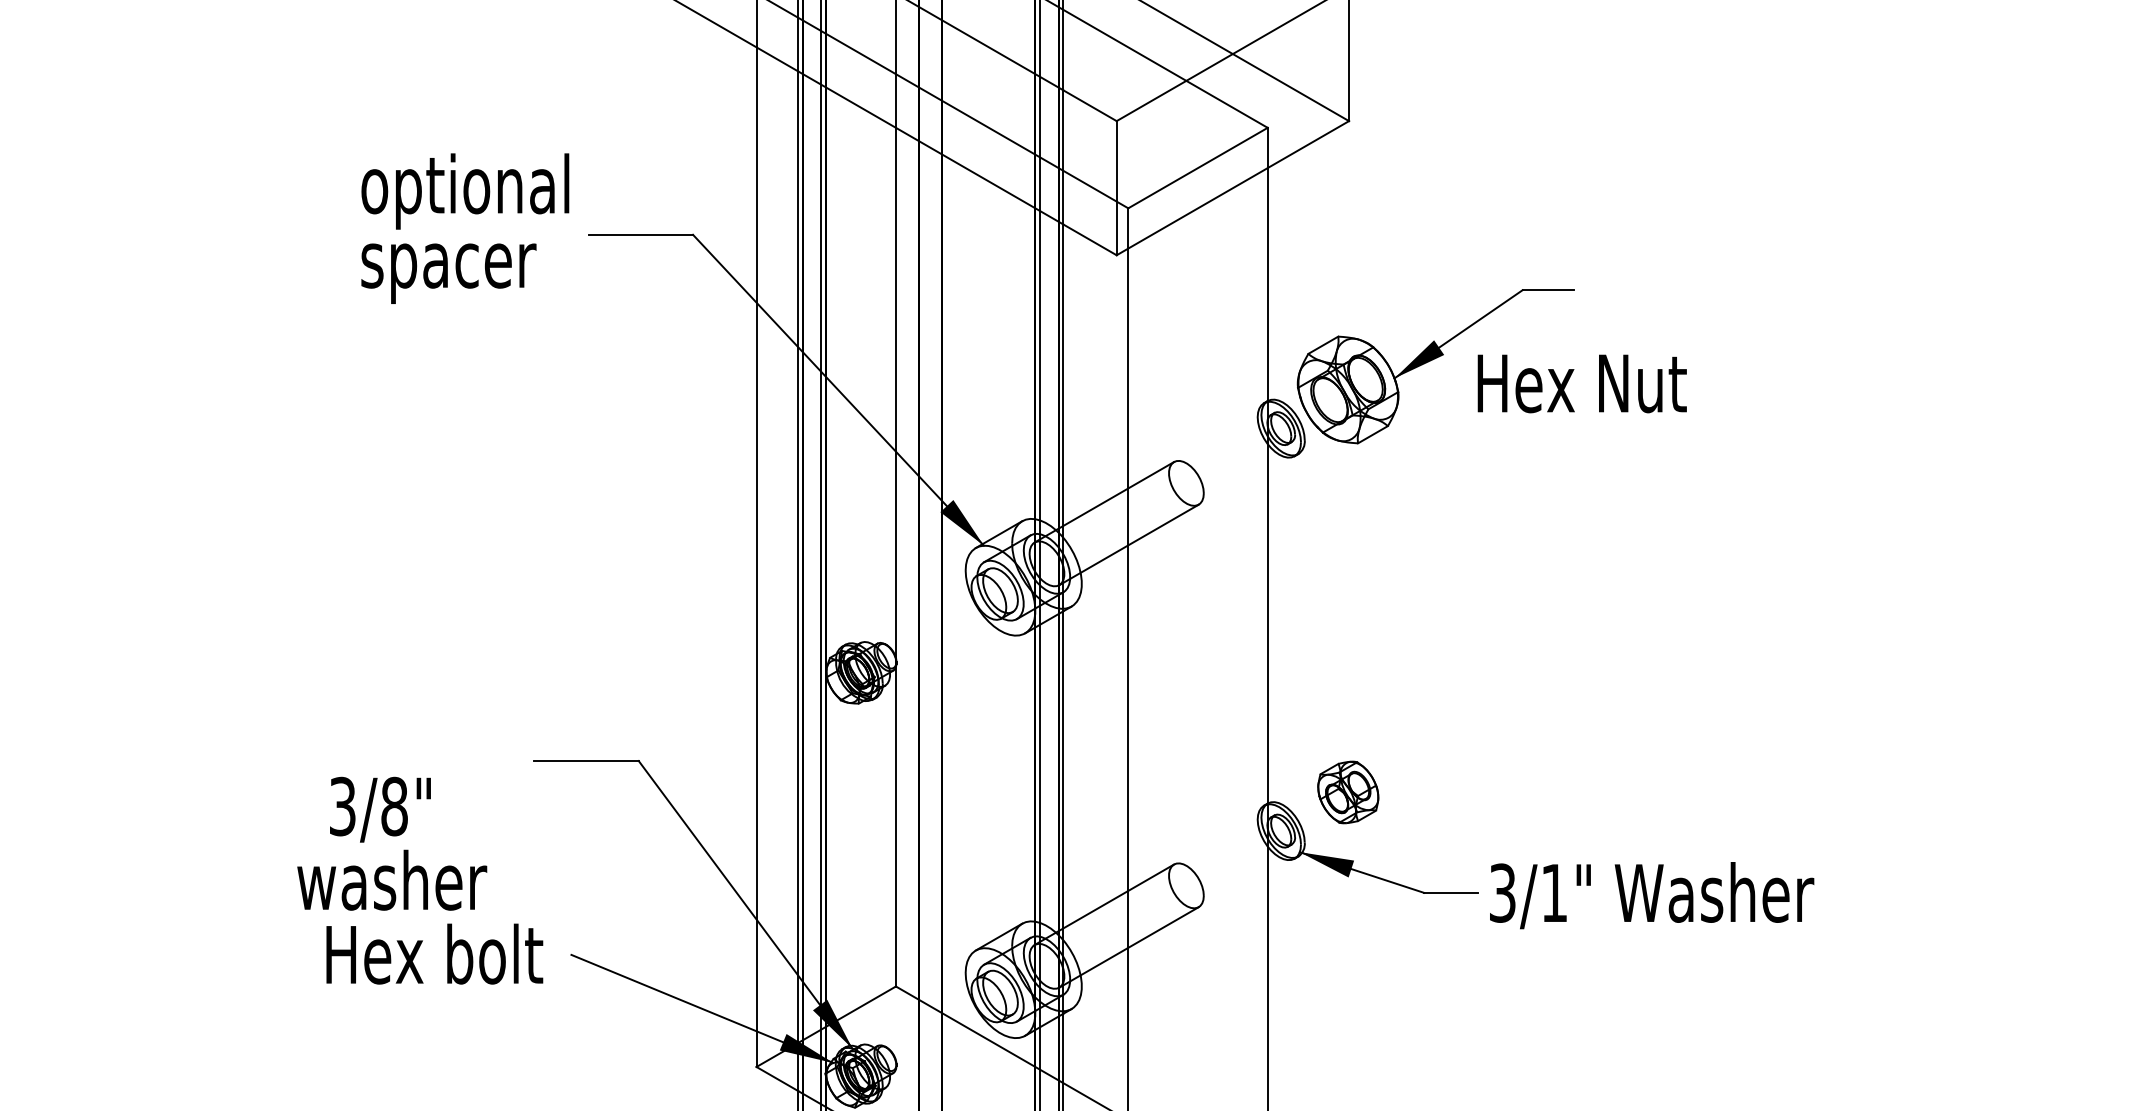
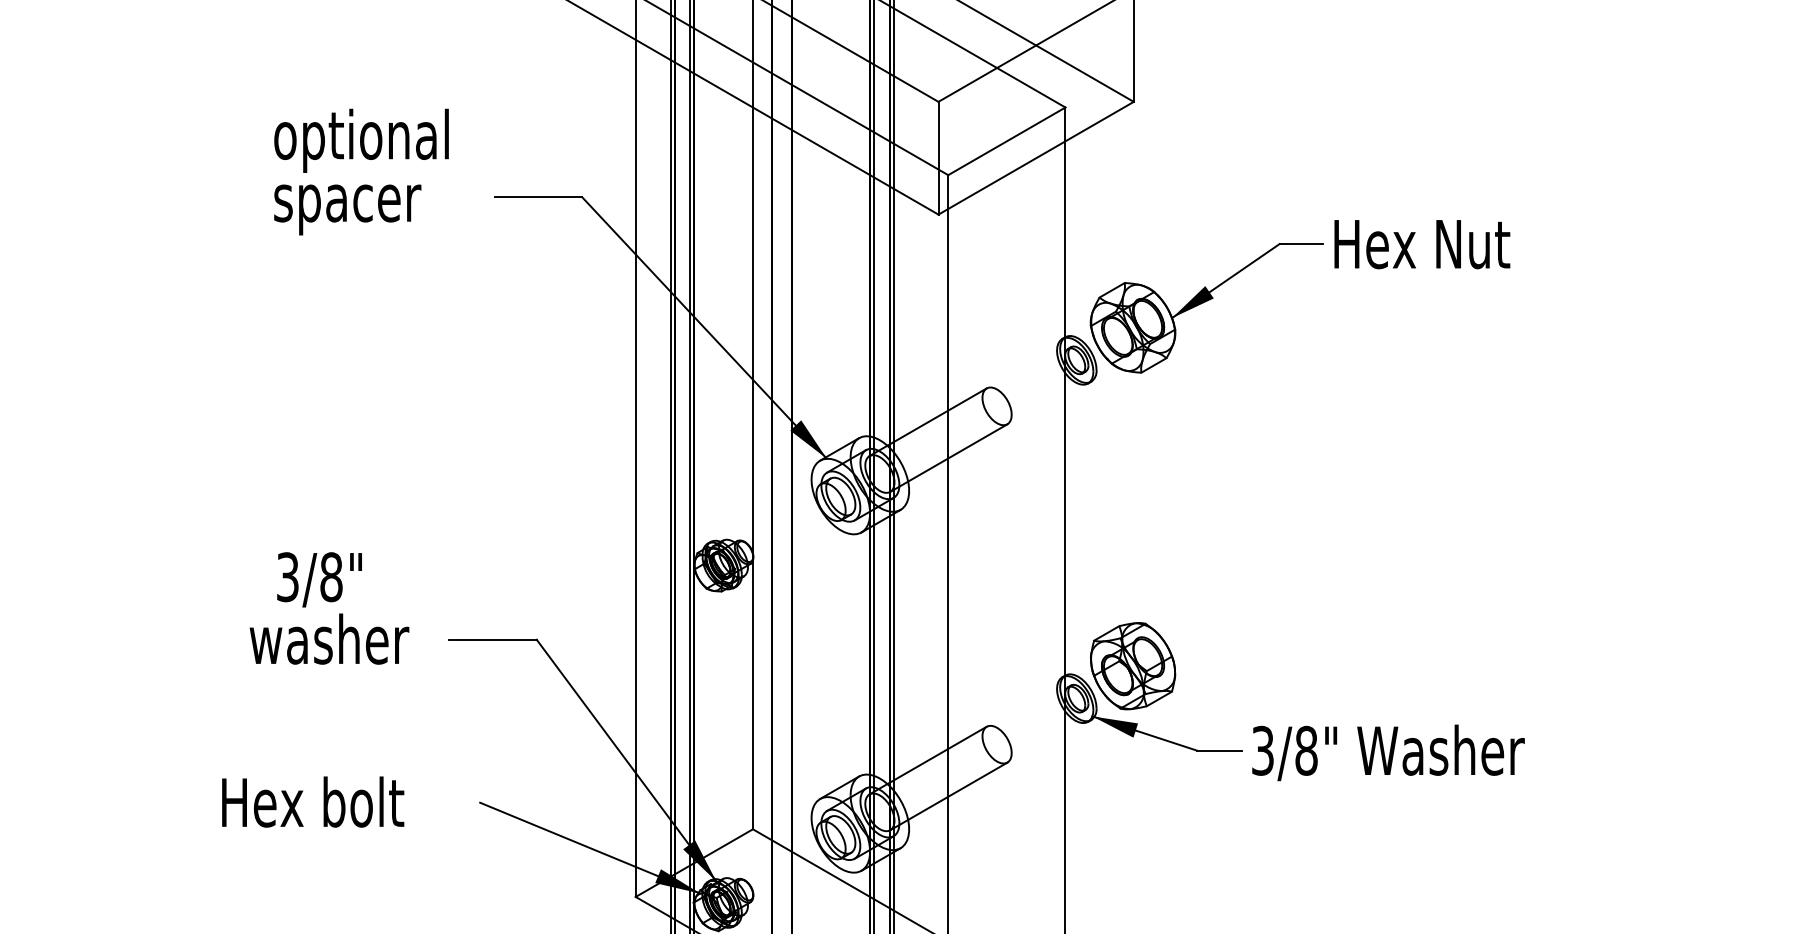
text: (465, 228) -> (361, 171), moved
text: (1581, 383) -> (1421, 244), moved
part: (1348, 792) -> (1133, 666), size x1.67
text: (392, 843) -> (329, 608), moved
text: (1554, 892) -> (1306, 750), 3/1" -> 3/8"
text: (434, 953) -> (312, 801), moved

